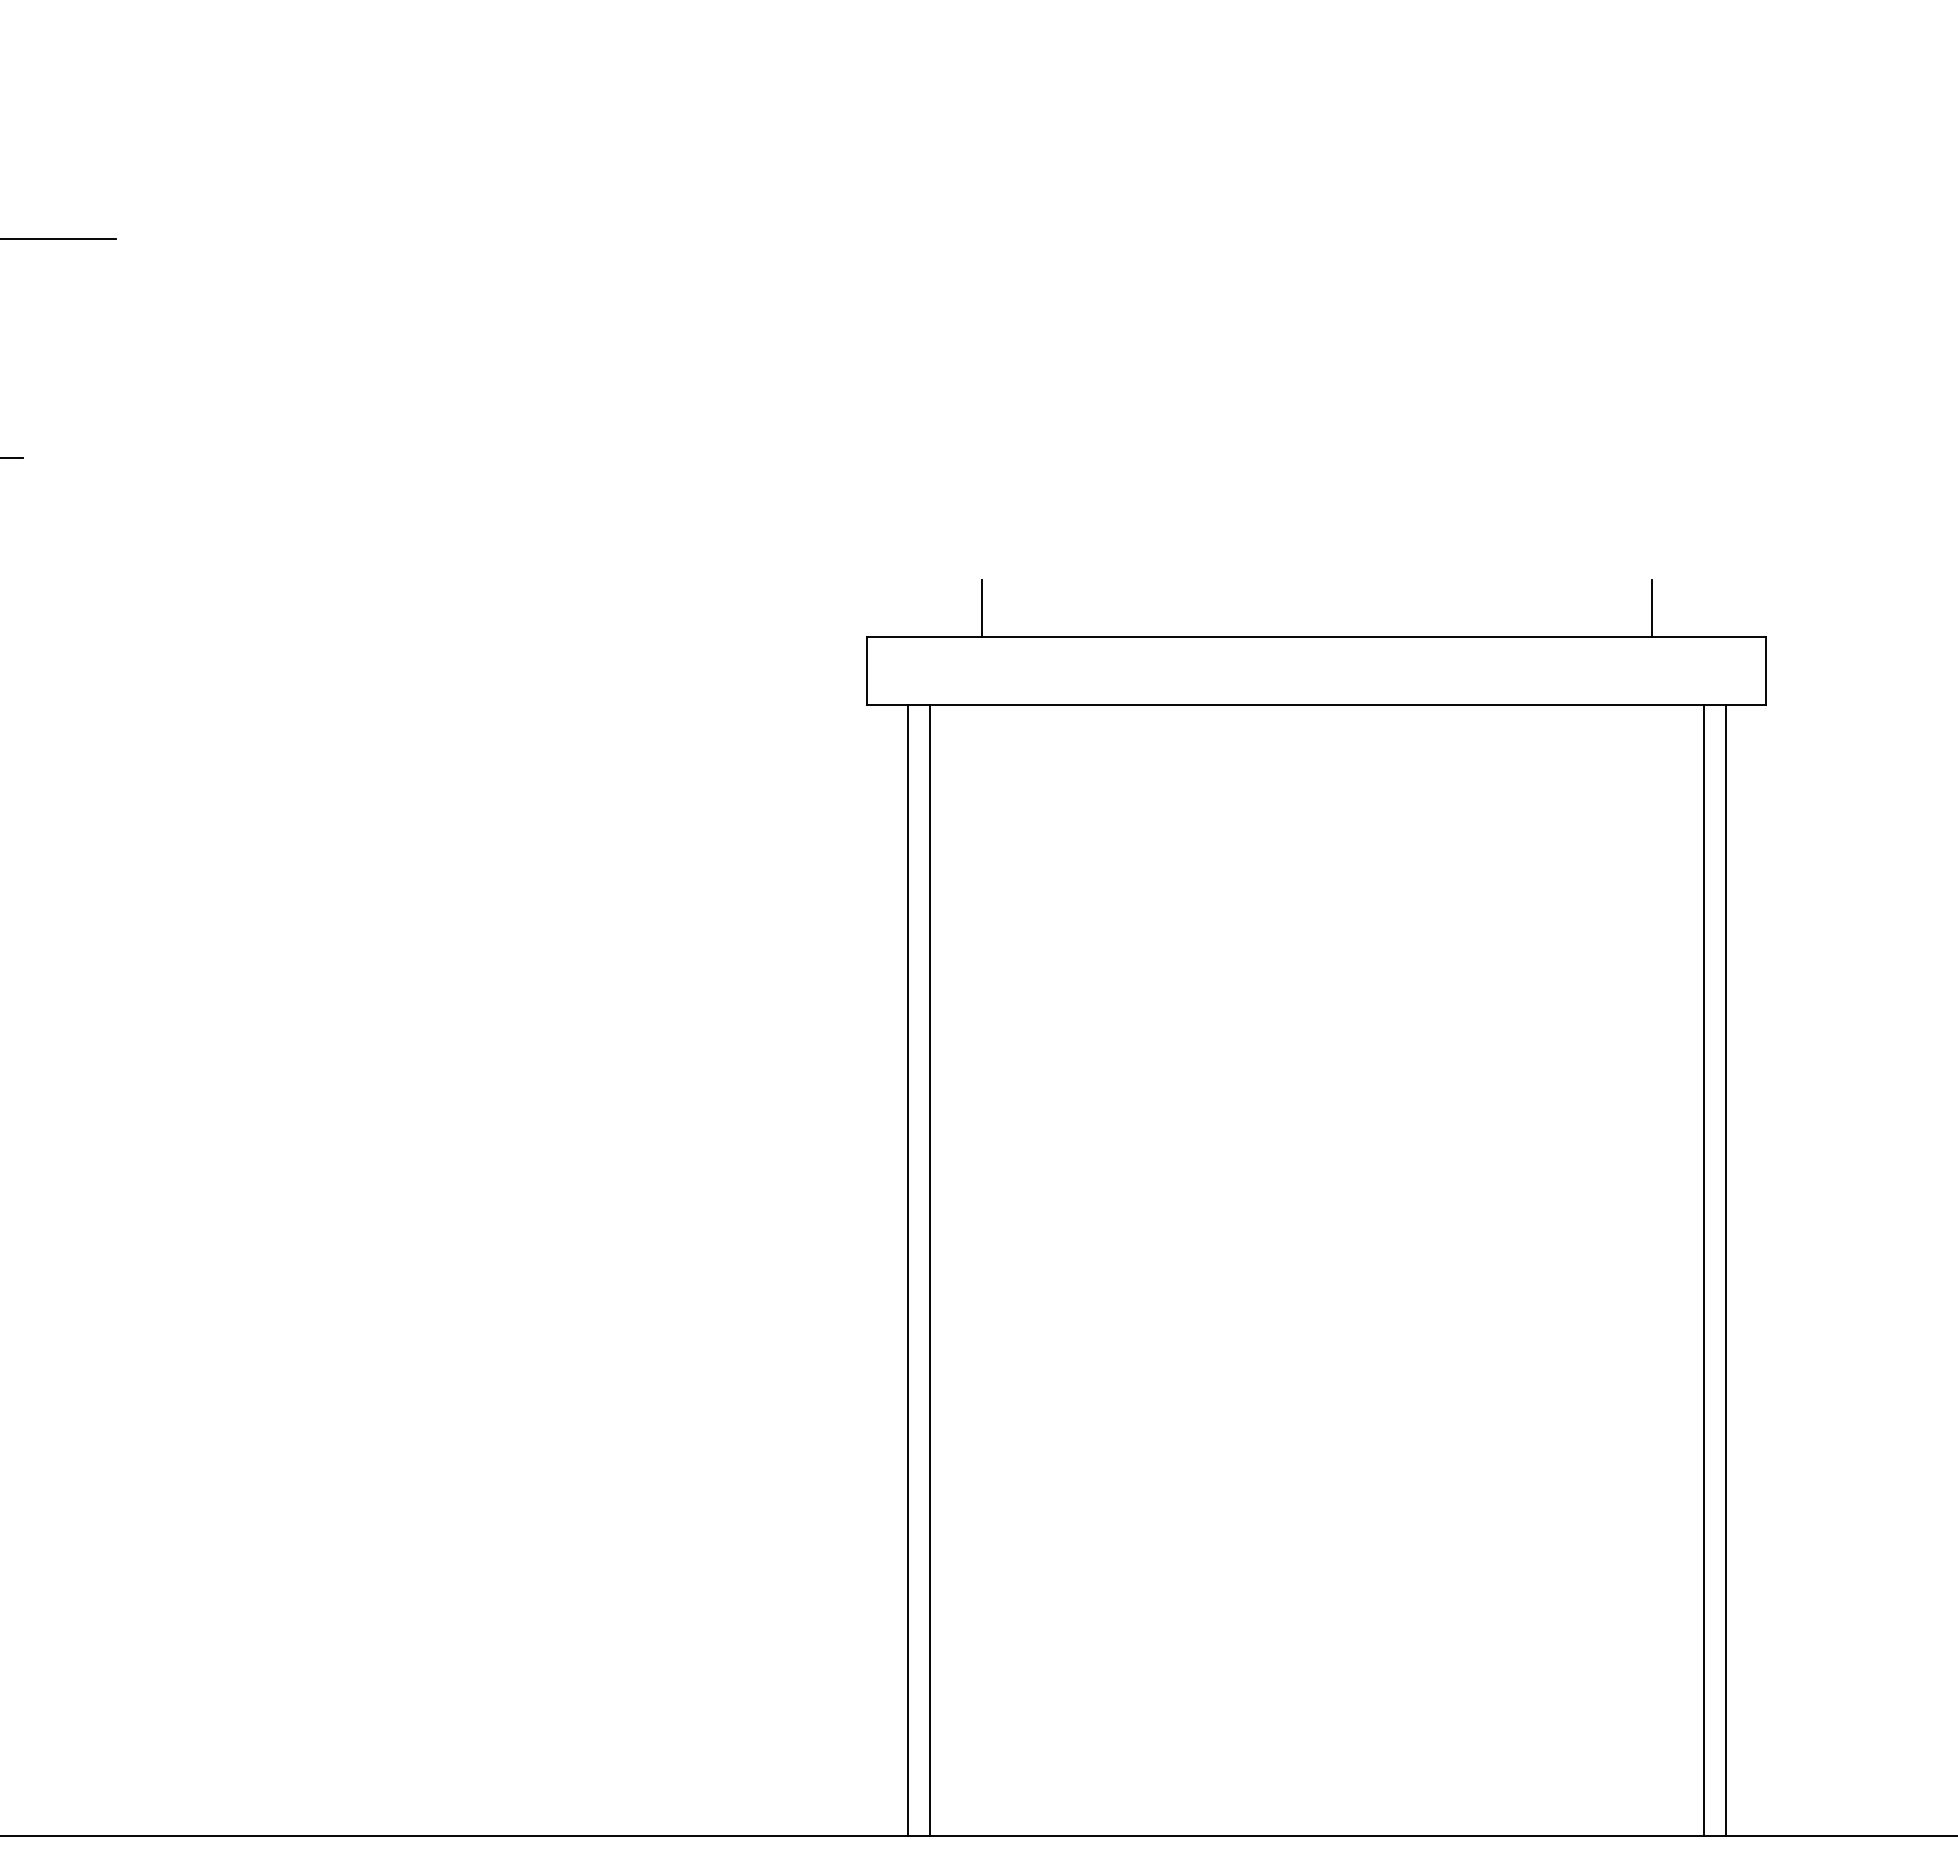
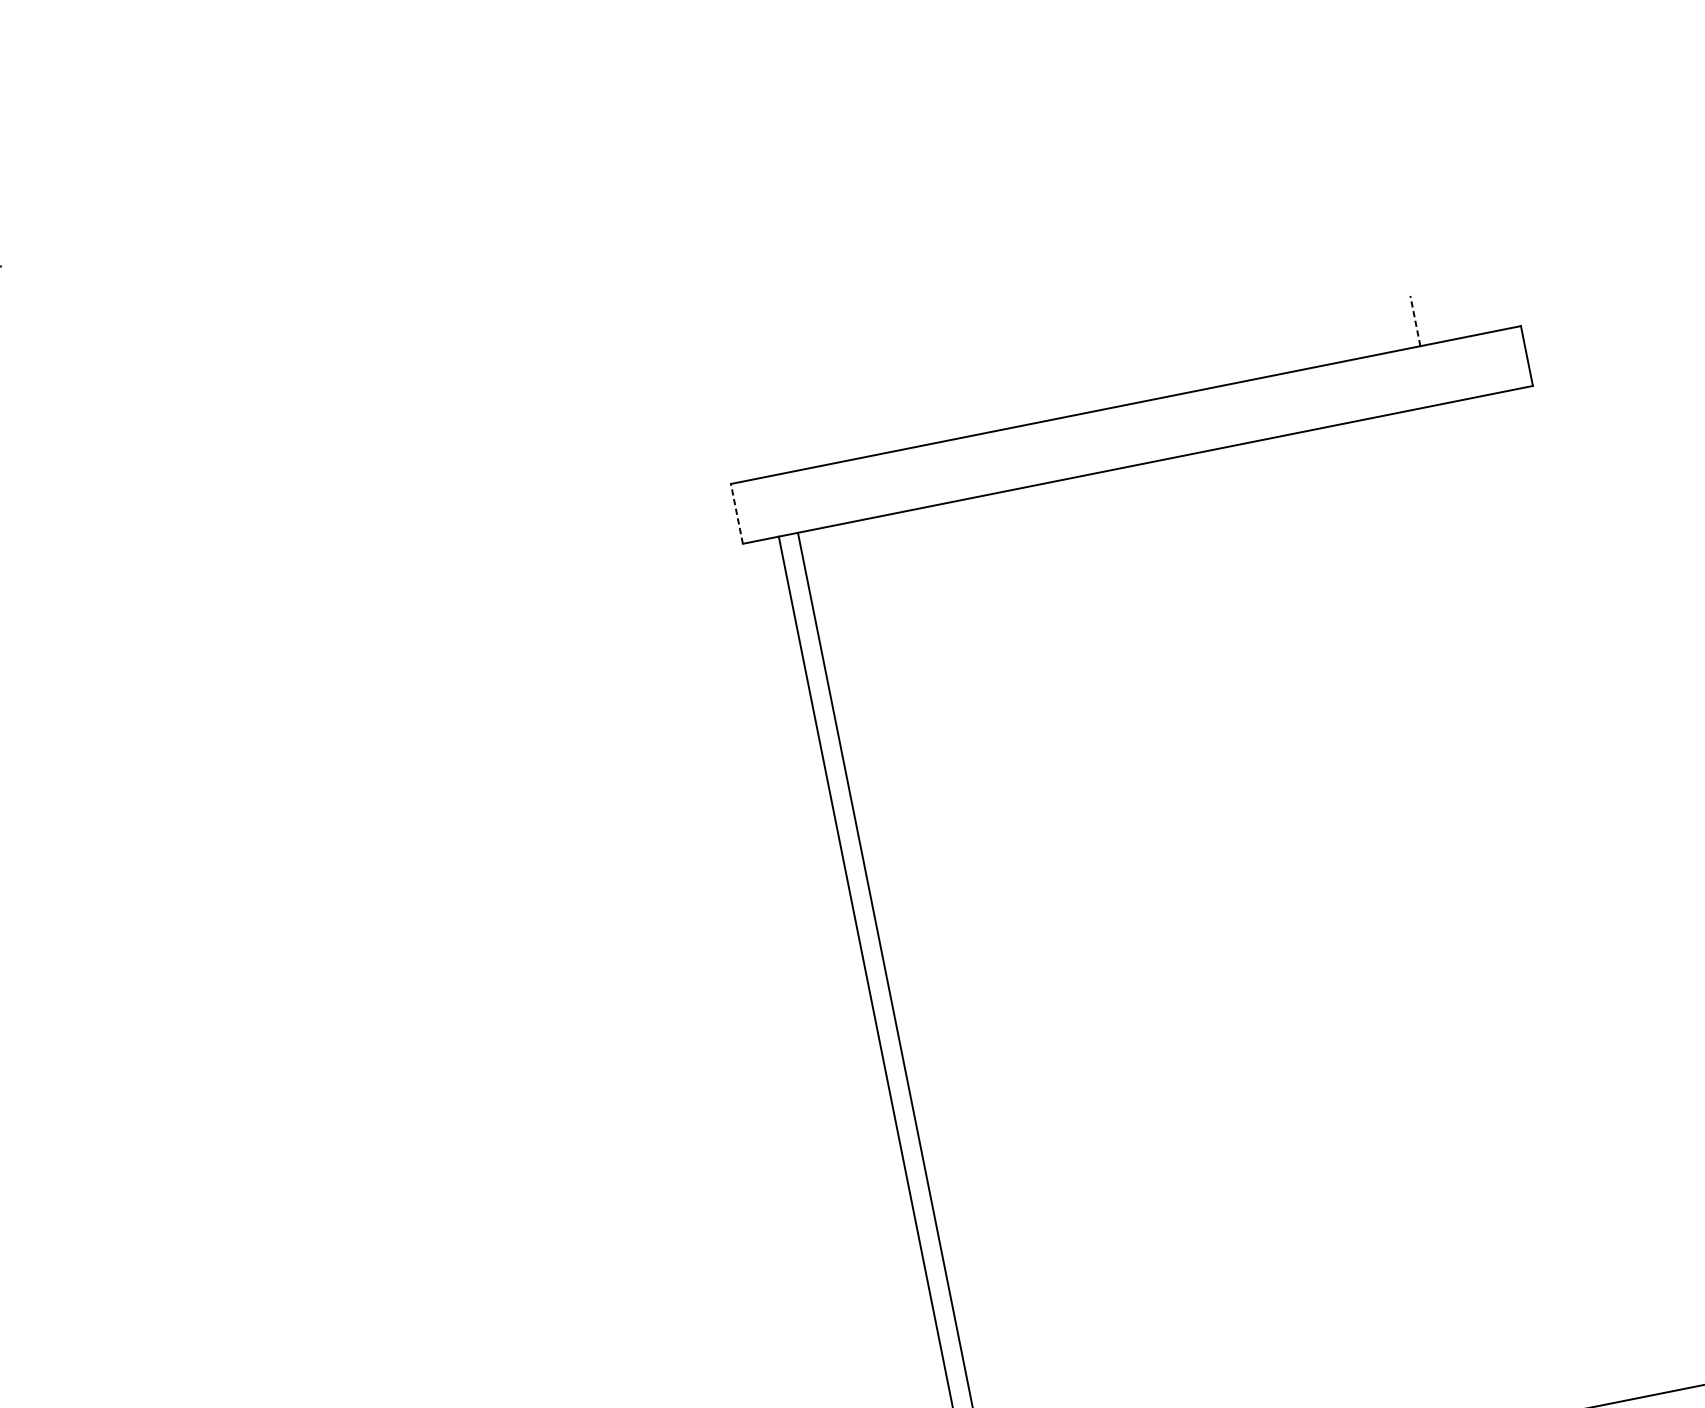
line: (981, 607) -> (826, 438), removed
line: (1651, 608) -> (1415, 321), solid -> dashed
line: (867, 670) -> (737, 513), solid -> dashed
line: (1703, 1269) -> (1576, 893), removed
line: (1725, 1269) -> (1596, 889), removed

